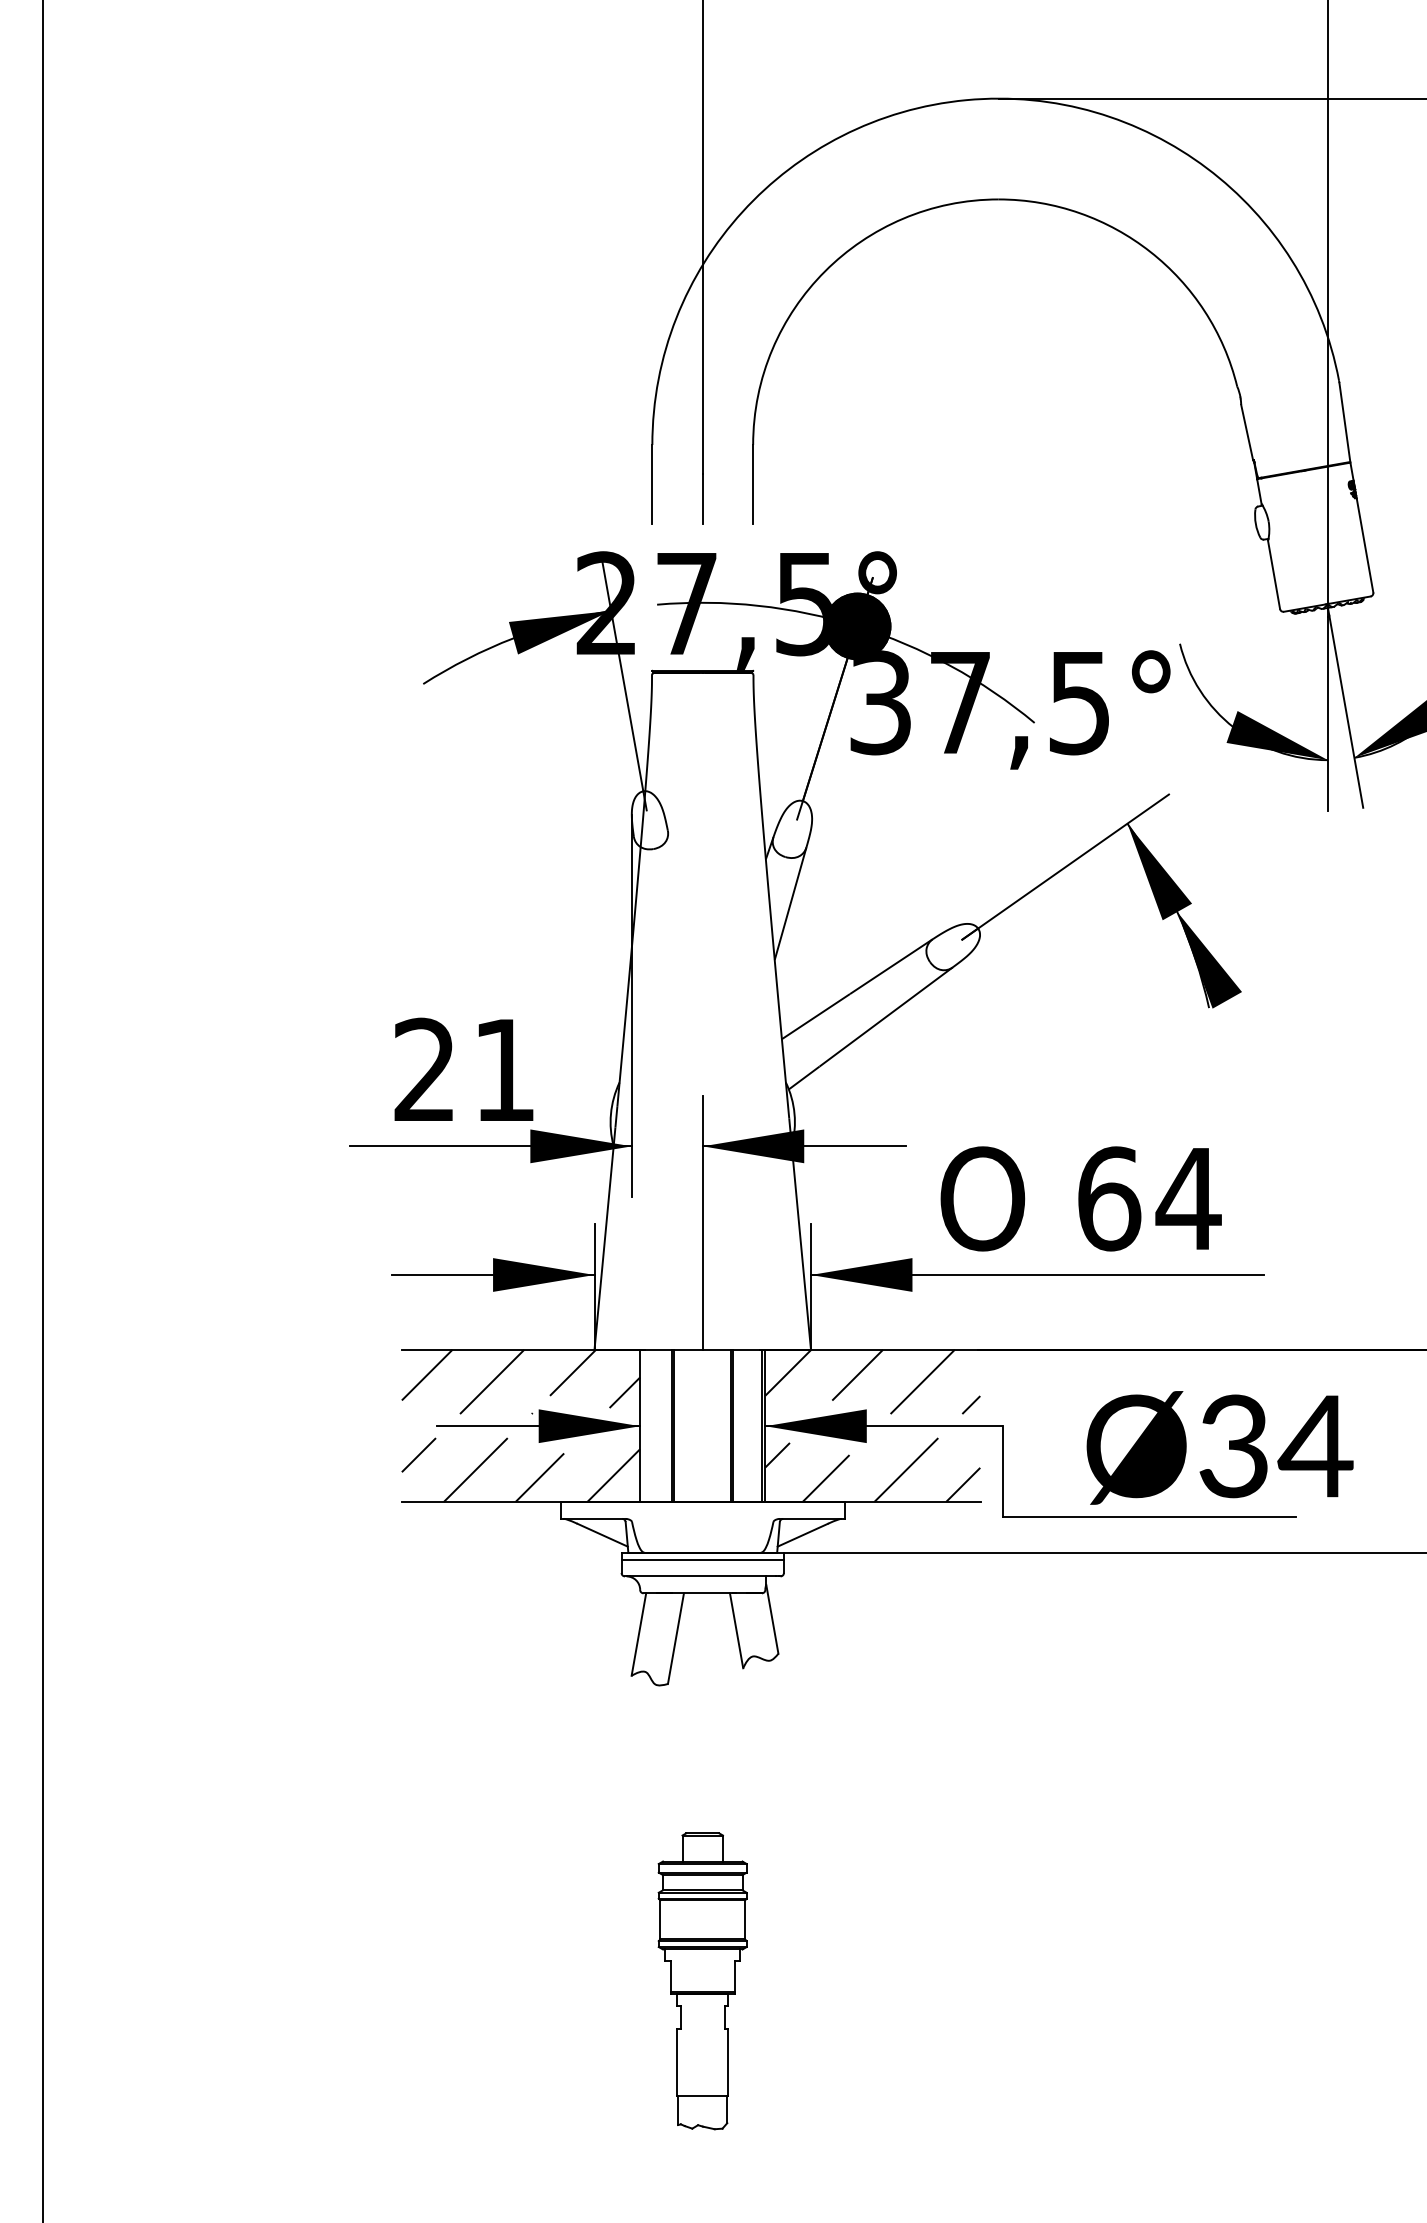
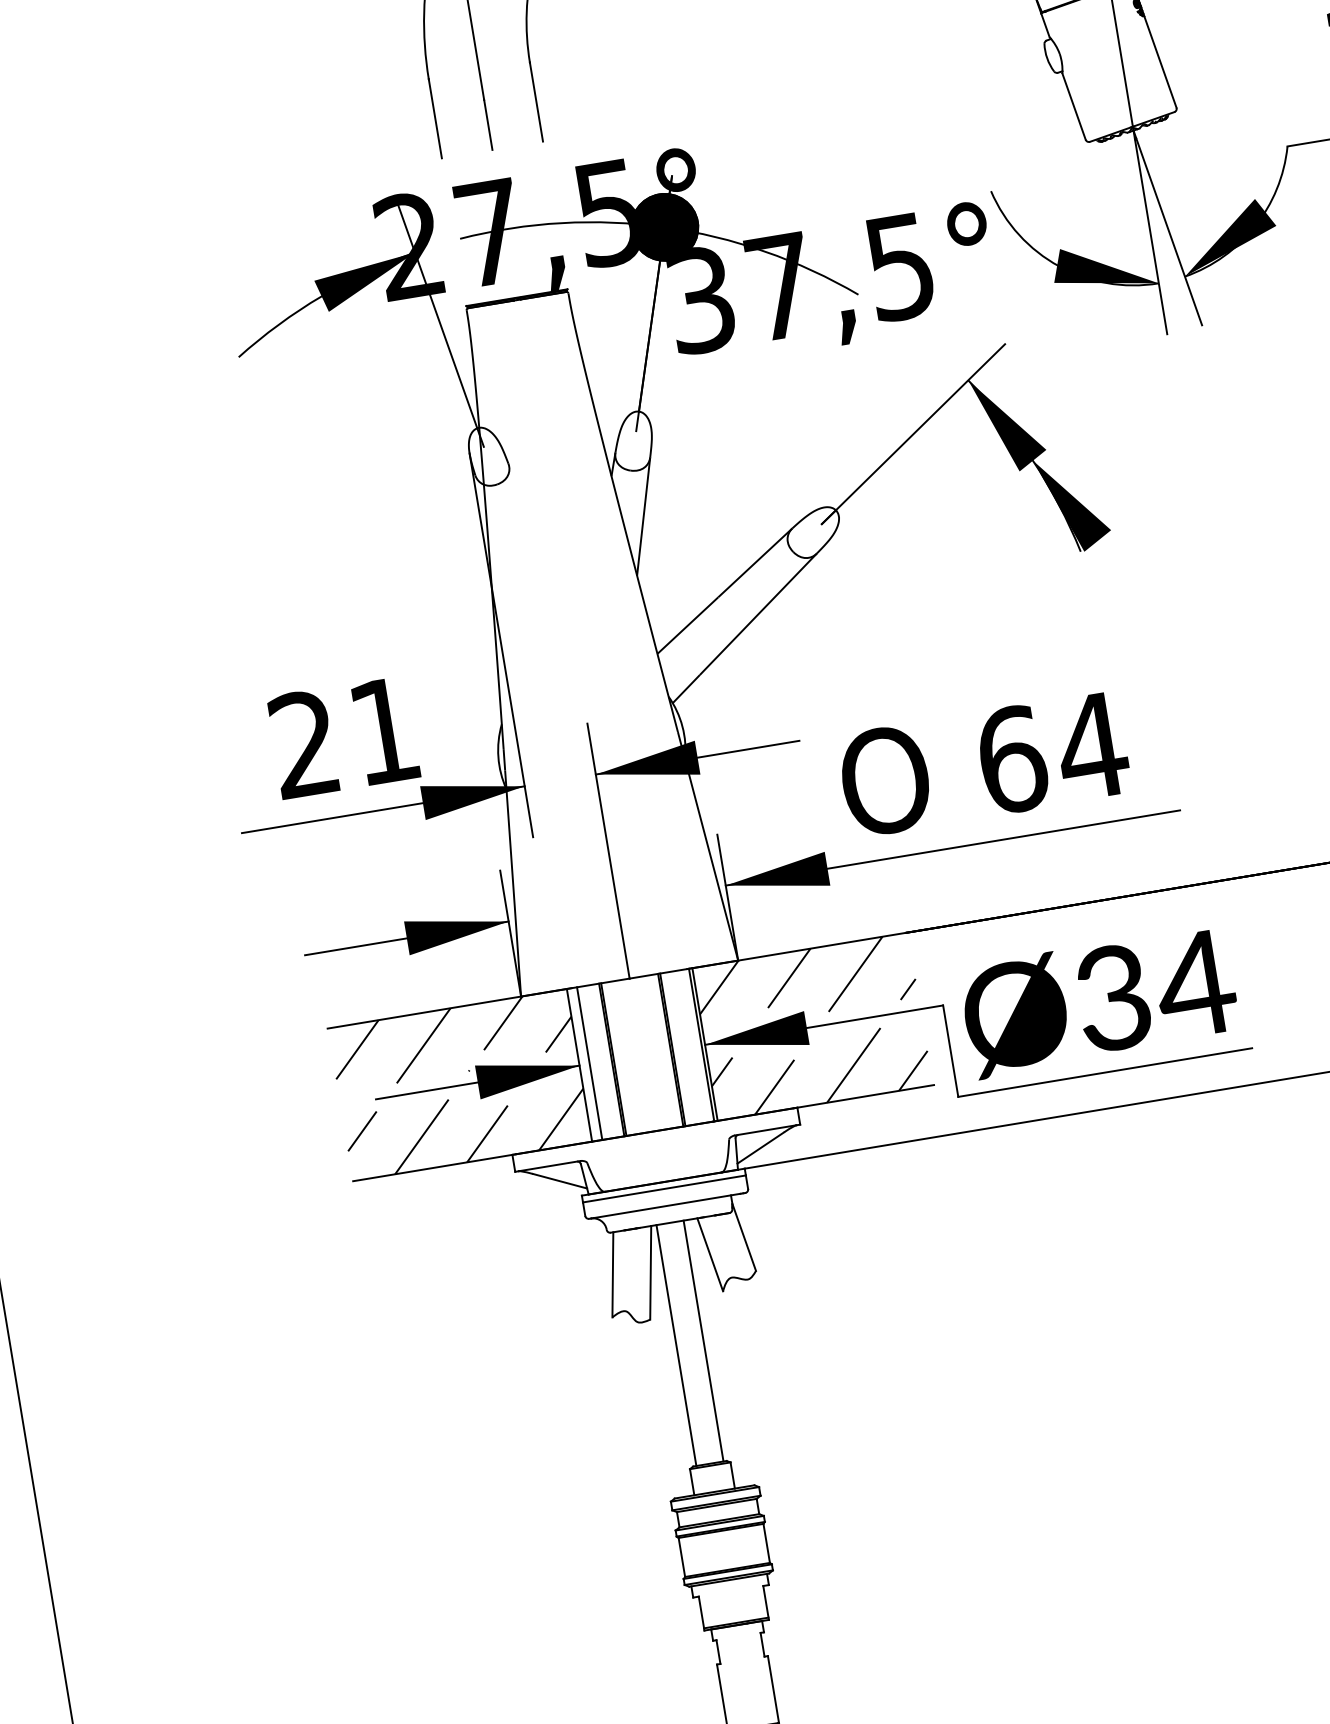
line: (650, 1425) -> (589, 1063), added
text: (1219, 1447) -> (1098, 1001), moved
line: (689, 1713) -> (676, 1345), added
line: (716, 1713) -> (703, 1341), added

